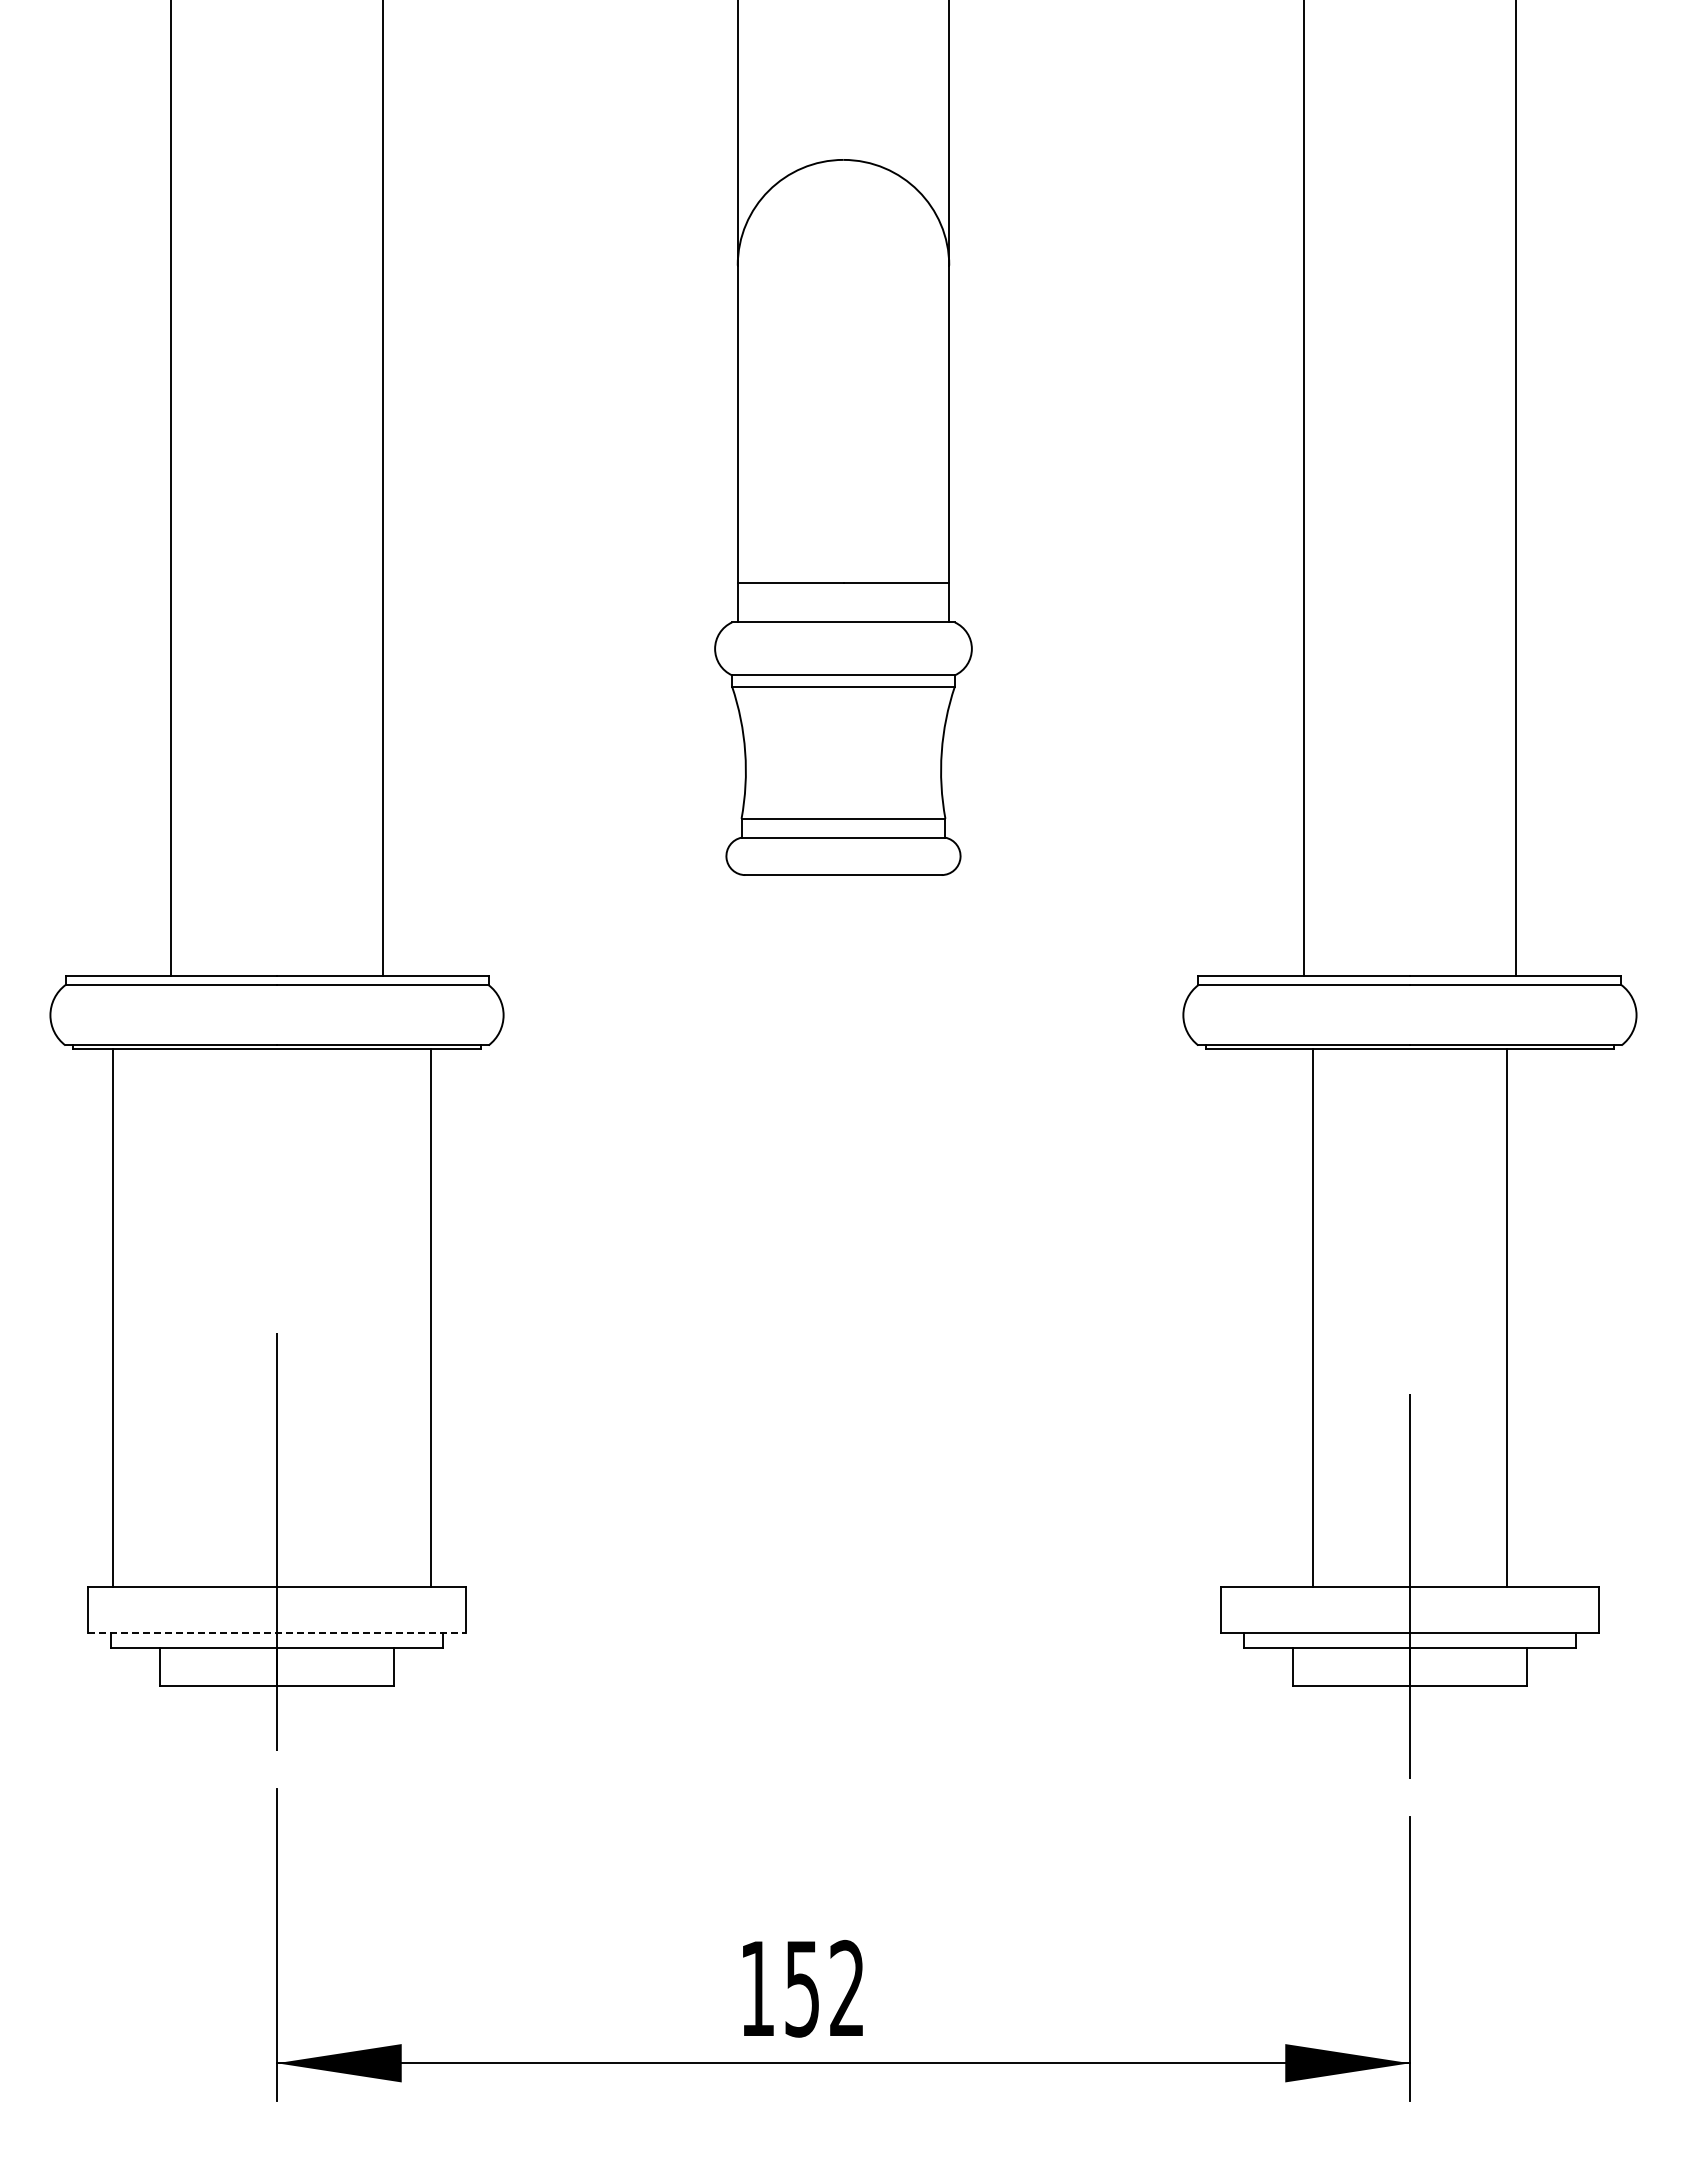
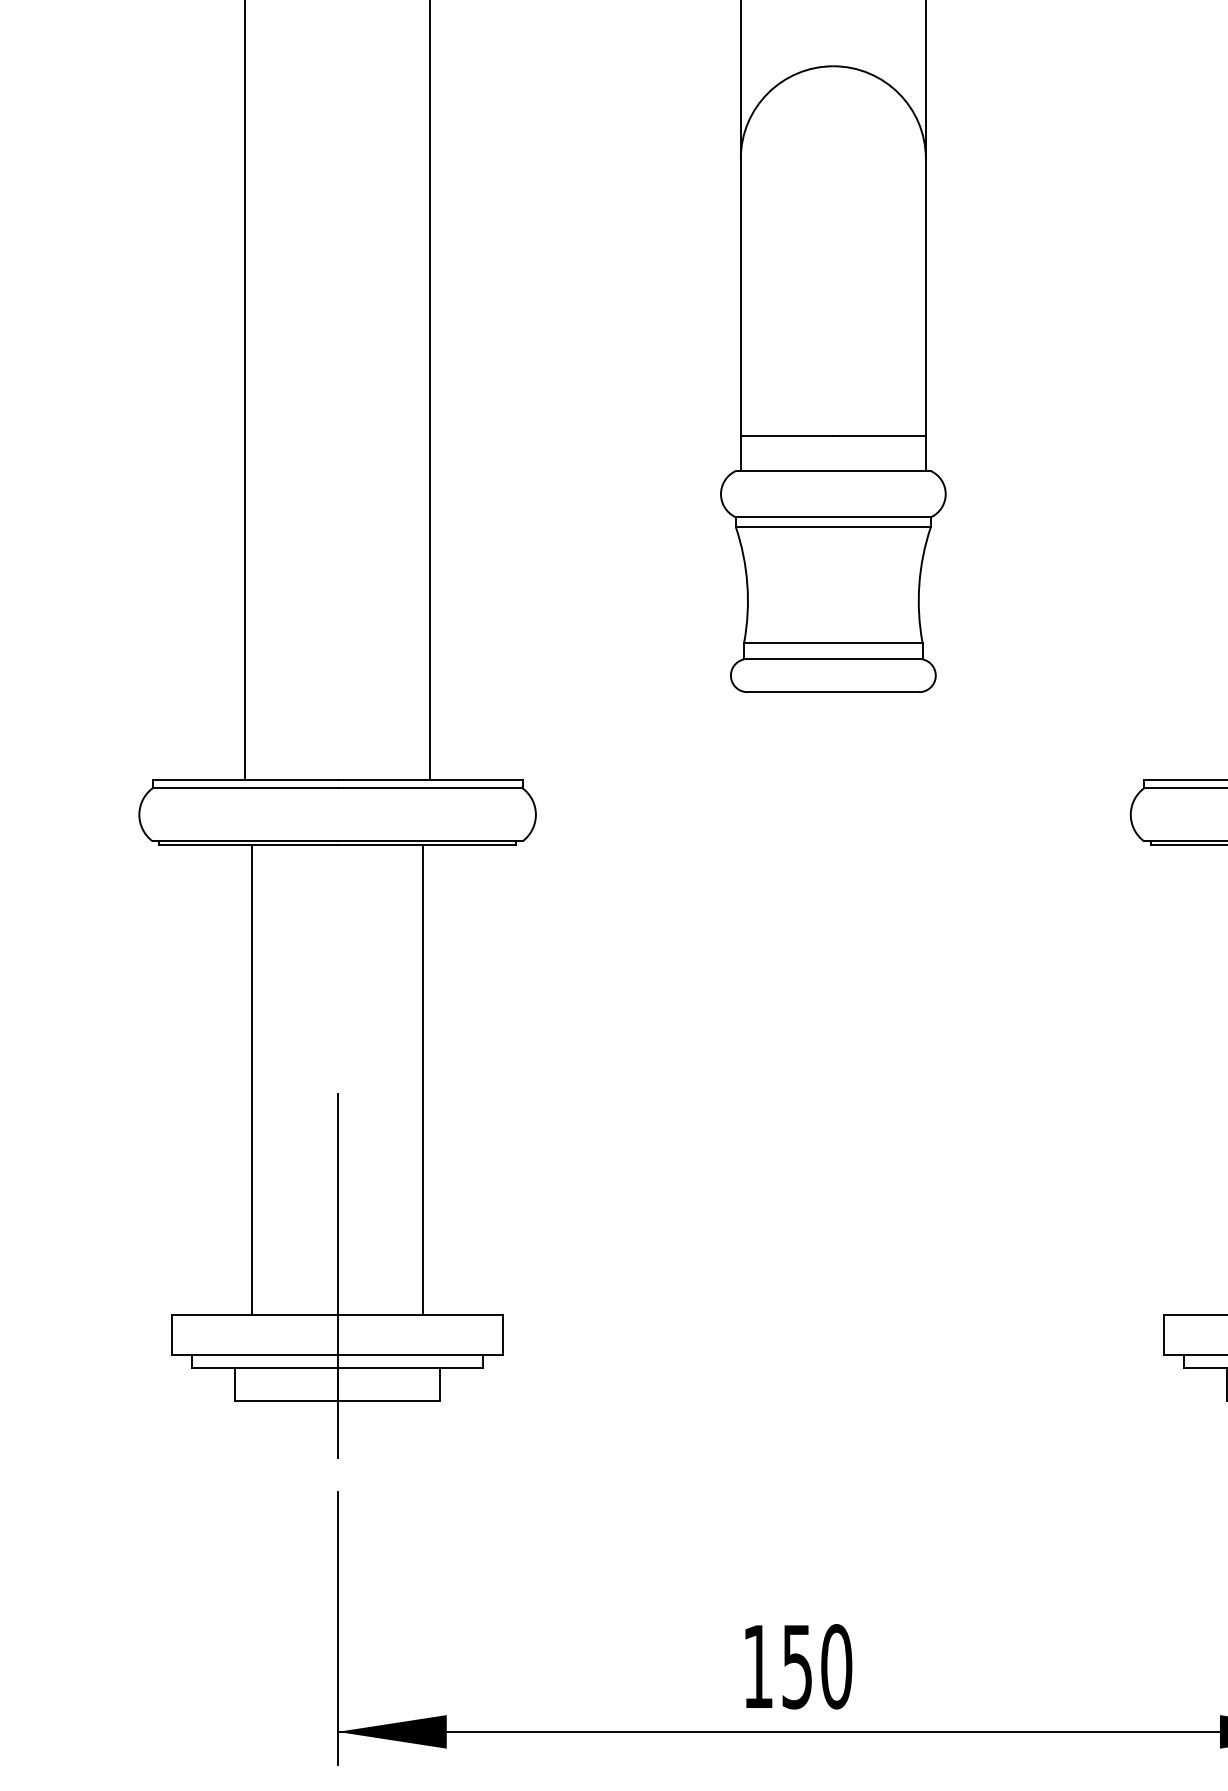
line: (112, 1318) -> (252, 1080), moved
line: (431, 1318) -> (422, 1080), moved
line: (277, 1632) -> (338, 1354), dashed -> solid
text: (847, 1988) -> (836, 1666), 152 -> 150

